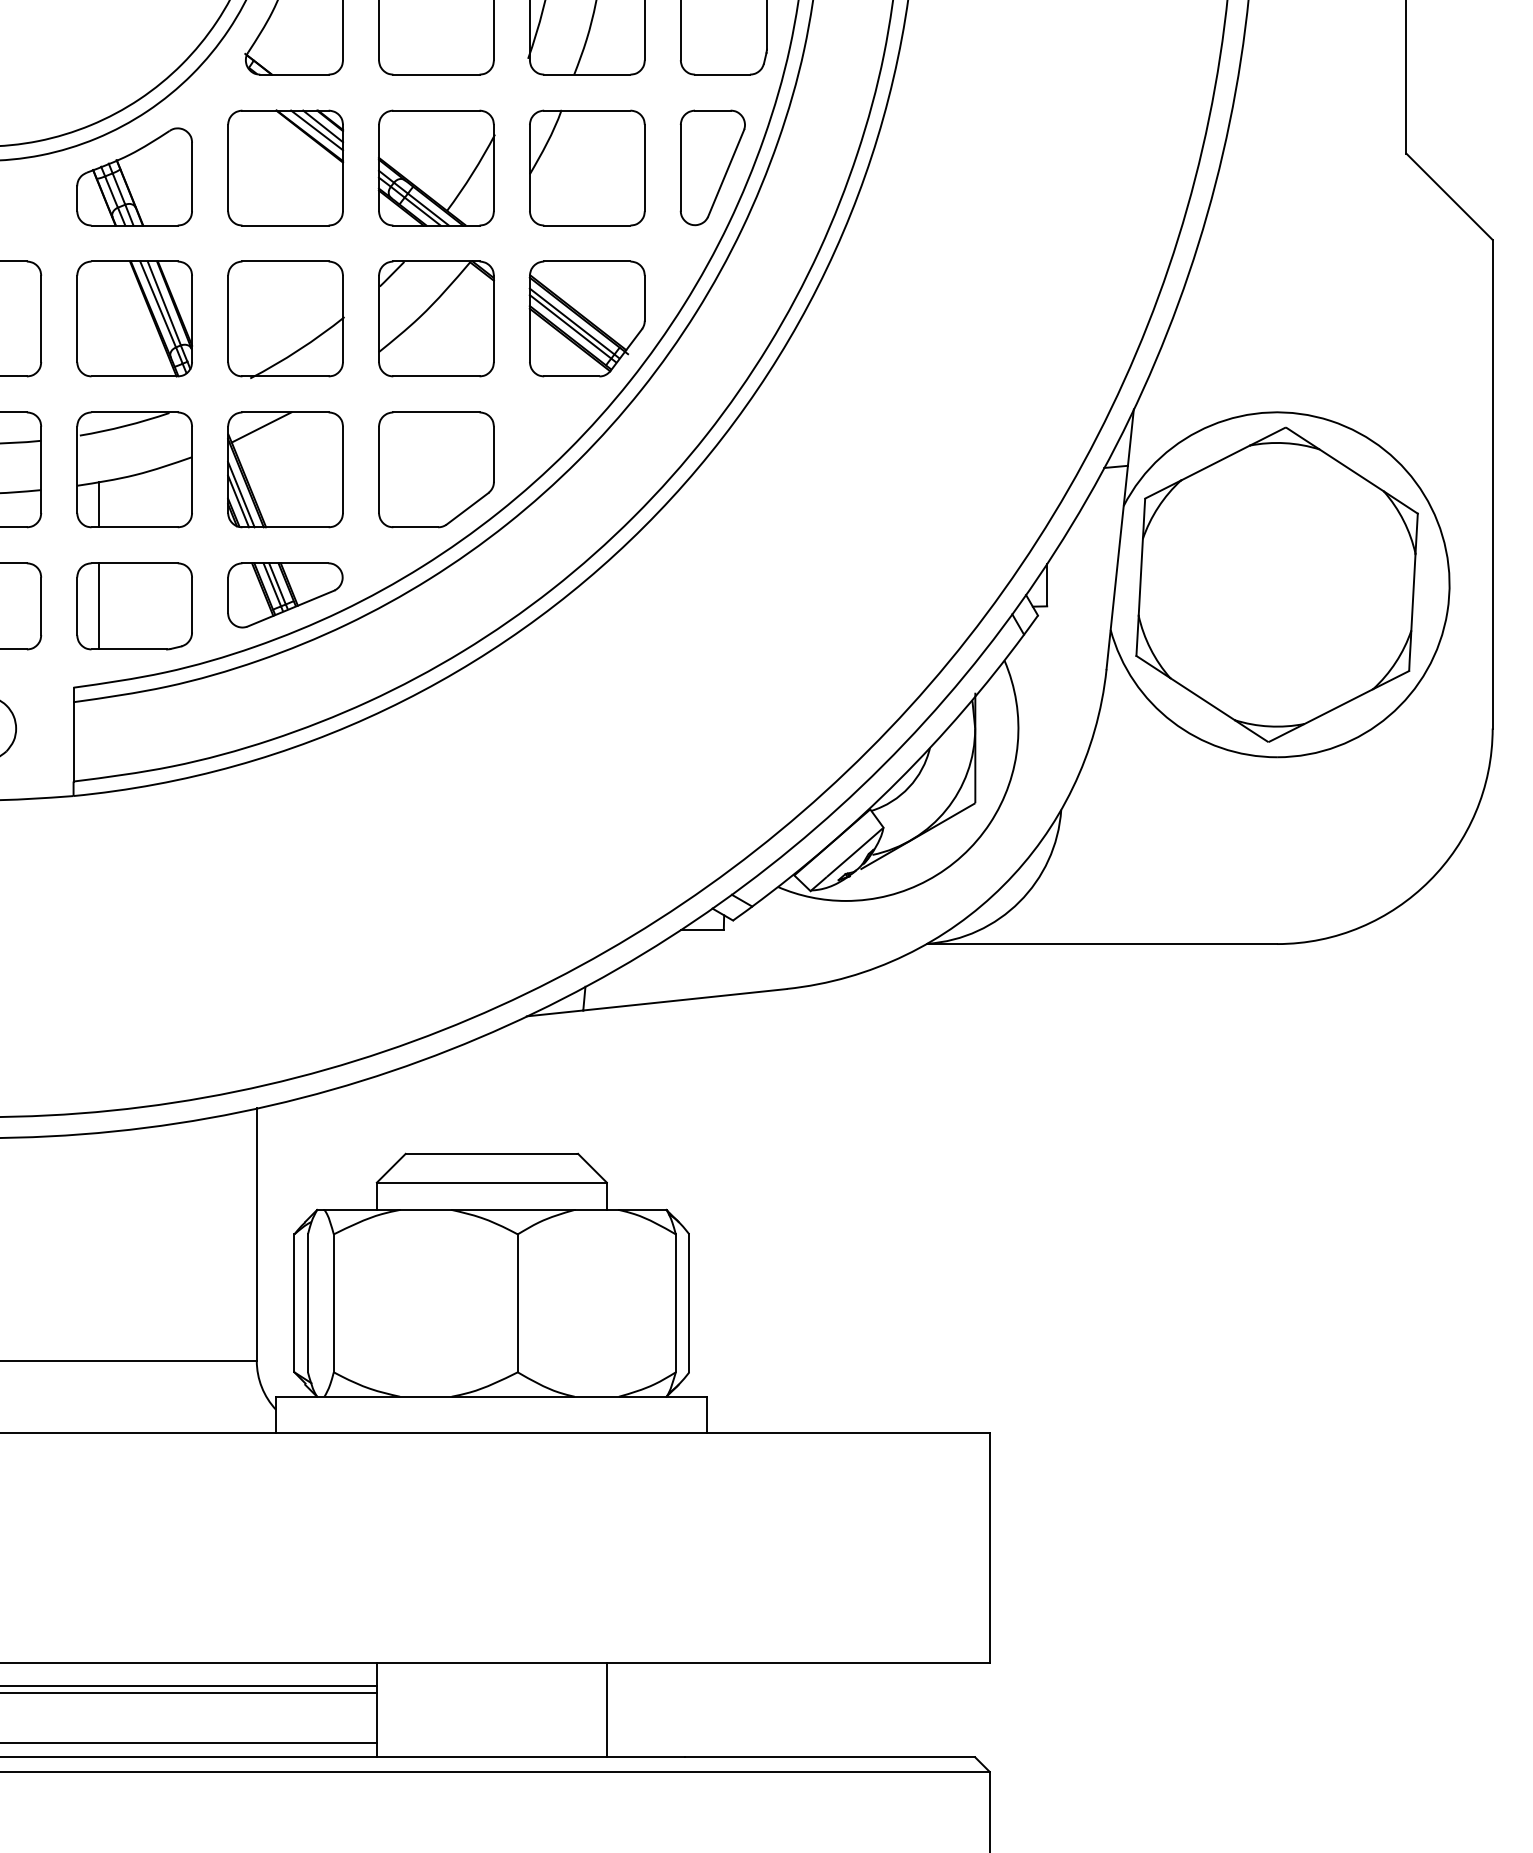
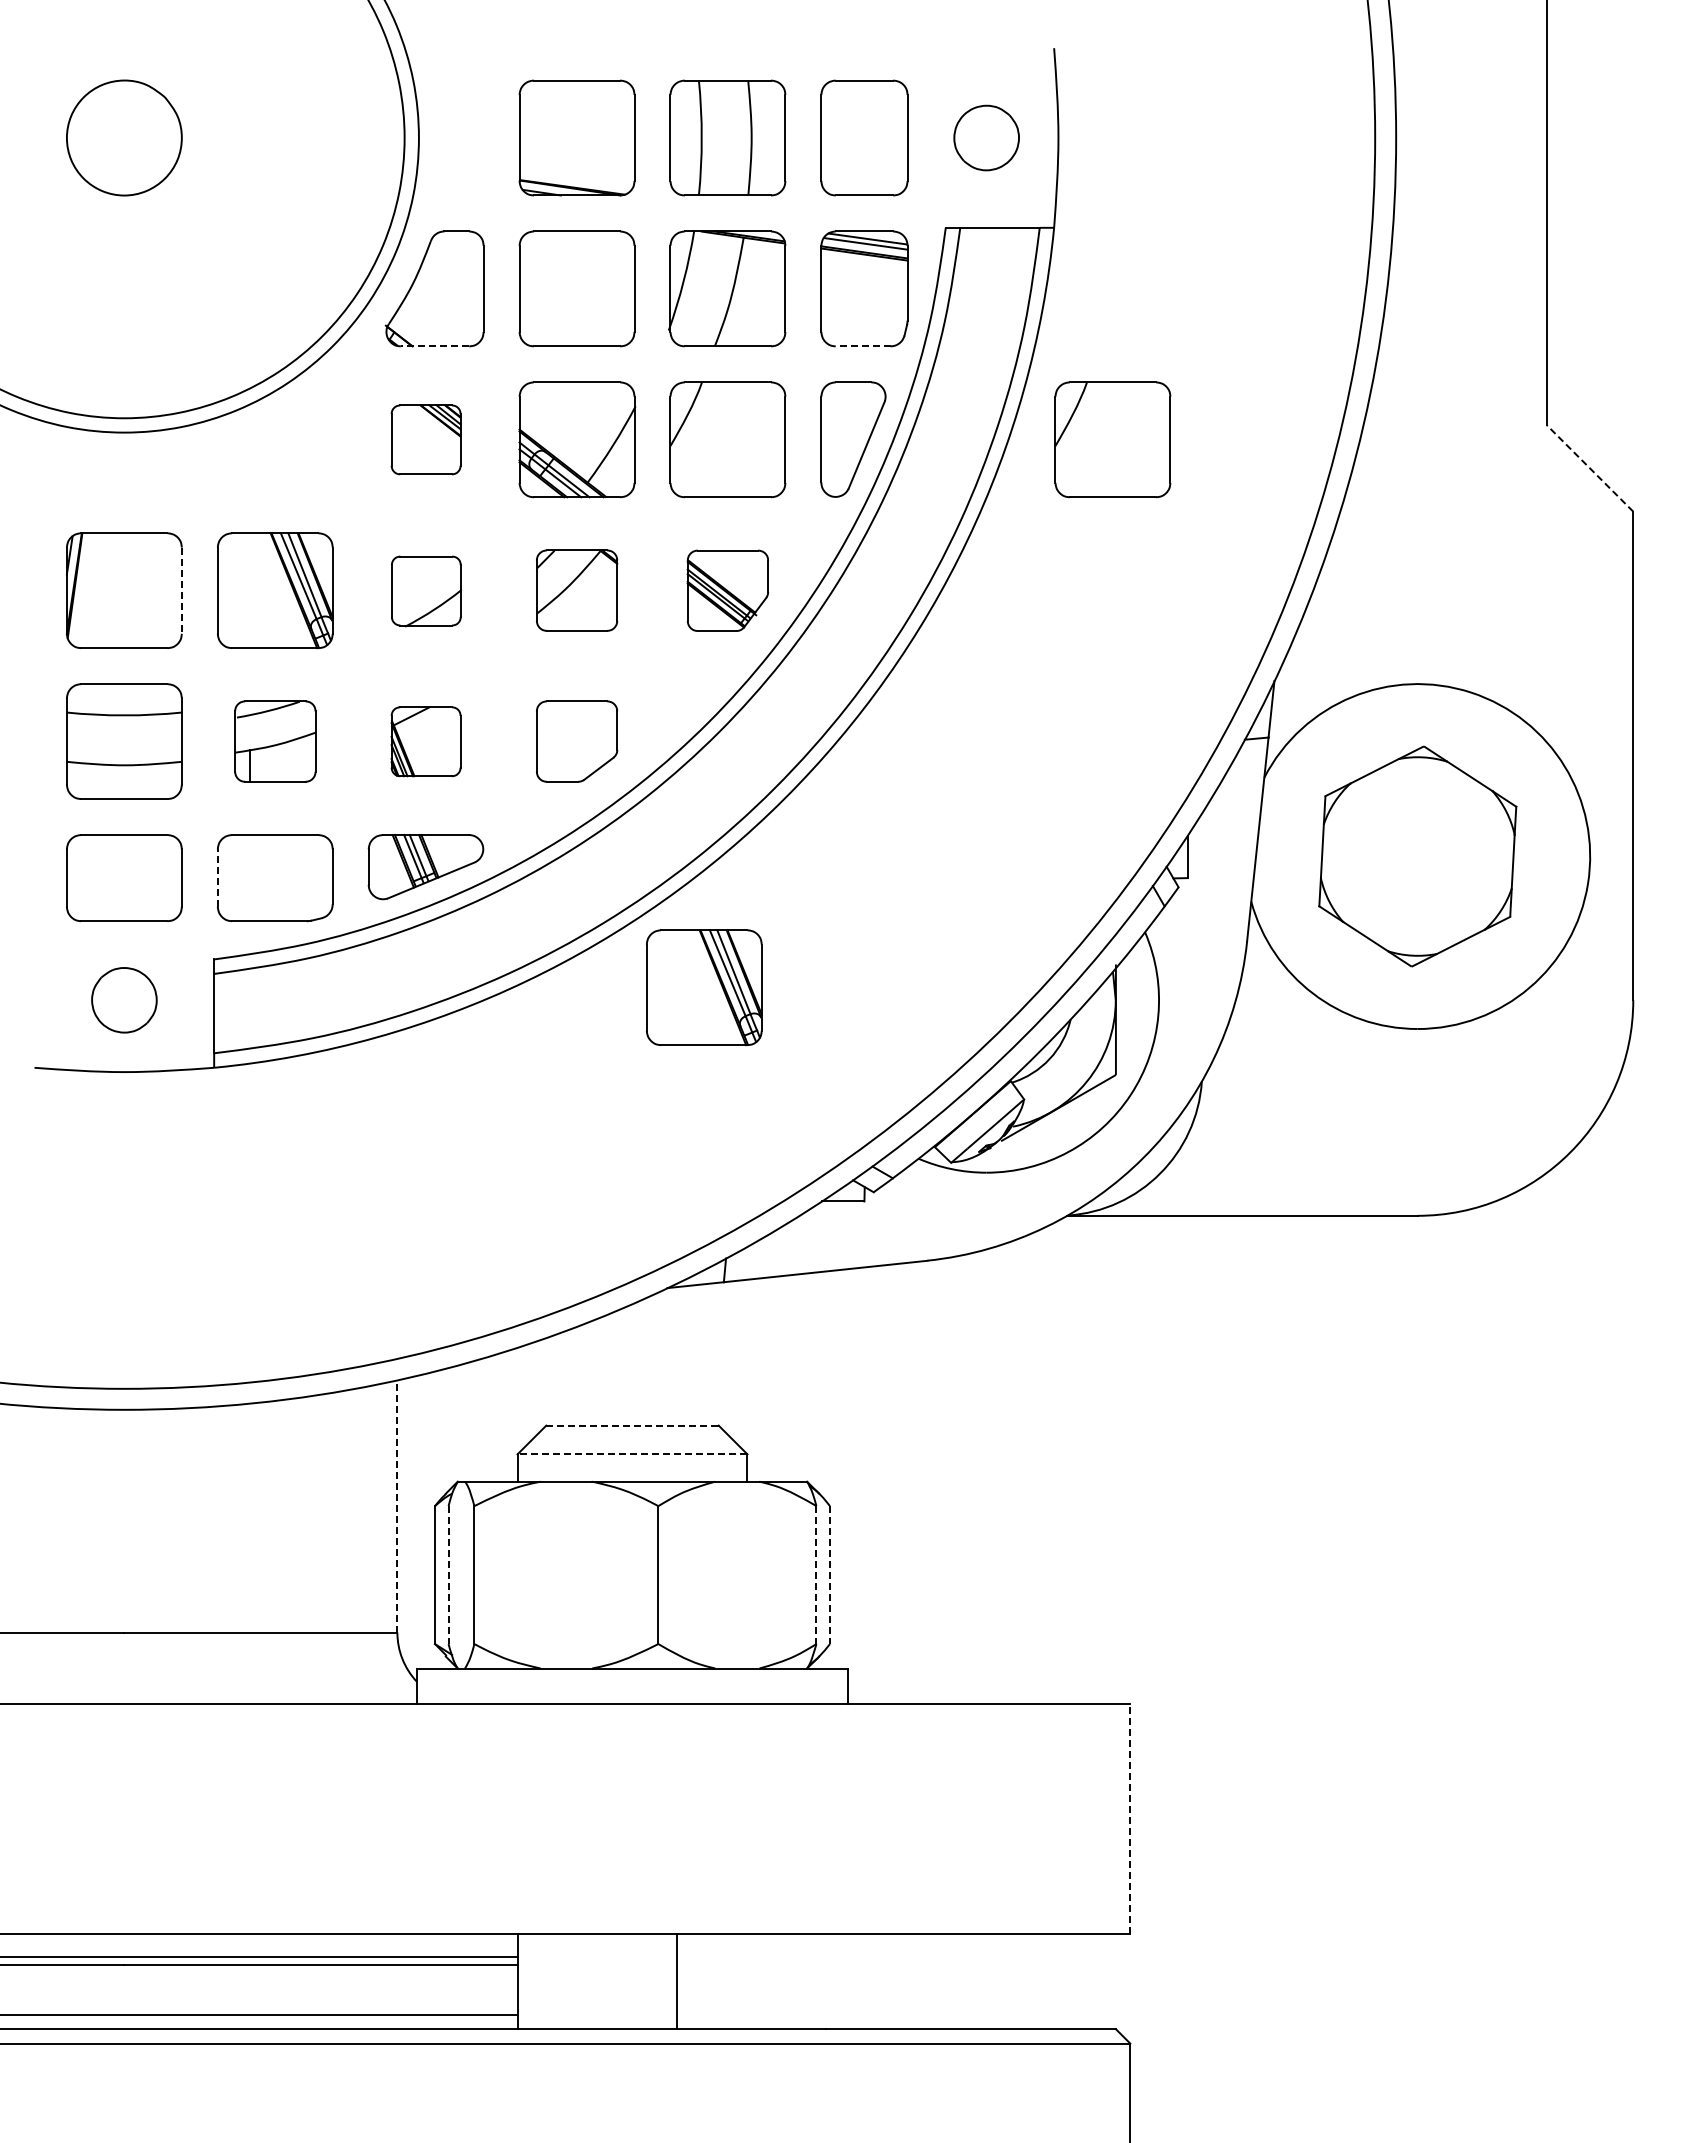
line: (293, 74) -> (434, 346), solid -> dashed
line: (721, 74) -> (862, 346), solid -> dashed
part: (284, 167) -> (425, 439), size x0.6
part: (971, 167) -> (1112, 439), added
part: (133, 176) -> (274, 448), removed
line: (1449, 196) -> (1590, 468), solid -> dashed
part: (435, 318) -> (576, 590), size x0.7
part: (586, 318) -> (727, 590), size x0.7
line: (40, 319) -> (181, 591), solid -> dashed
part: (285, 319) -> (426, 591), size x0.6
part: (134, 469) -> (275, 741), size x0.7
part: (284, 469) -> (425, 741), size x0.6
part: (435, 469) -> (576, 741), size x0.7
part: (1276, 584) -> (1417, 856), size x0.7
line: (76, 606) -> (217, 878), solid -> dashed
line: (98, 606) -> (239, 878), removed
part: (563, 715) -> (704, 987), added
line: (491, 1153) -> (632, 1425), solid -> dashed
line: (491, 1182) -> (632, 1454), solid -> dashed
line: (256, 1233) -> (397, 1505), solid -> dashed
line: (307, 1303) -> (448, 1575), solid -> dashed
line: (675, 1303) -> (816, 1575), solid -> dashed
line: (688, 1303) -> (829, 1575), solid -> dashed
line: (989, 1547) -> (1130, 1819), solid -> dashed
line: (606, 1709) -> (677, 1981), moved

